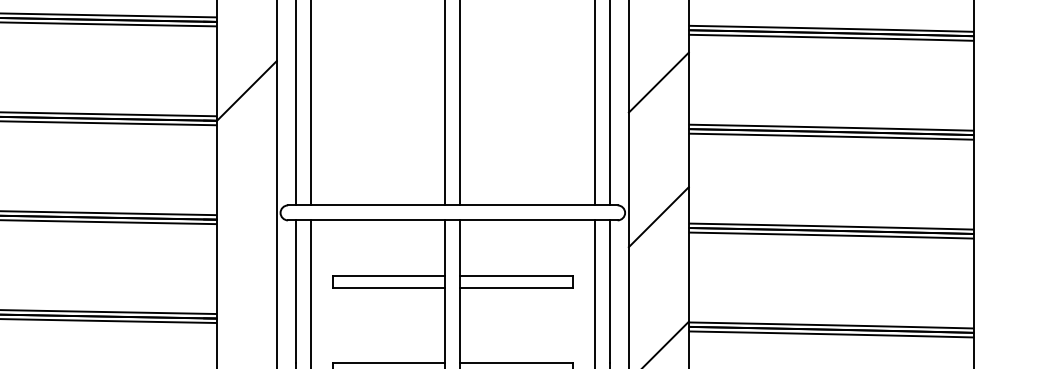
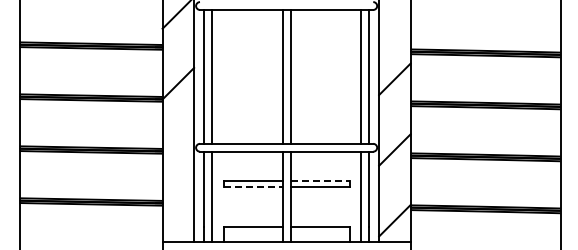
line: (517, 275) -> (320, 180), solid -> dashed
line: (389, 288) -> (253, 187), solid -> dashed

